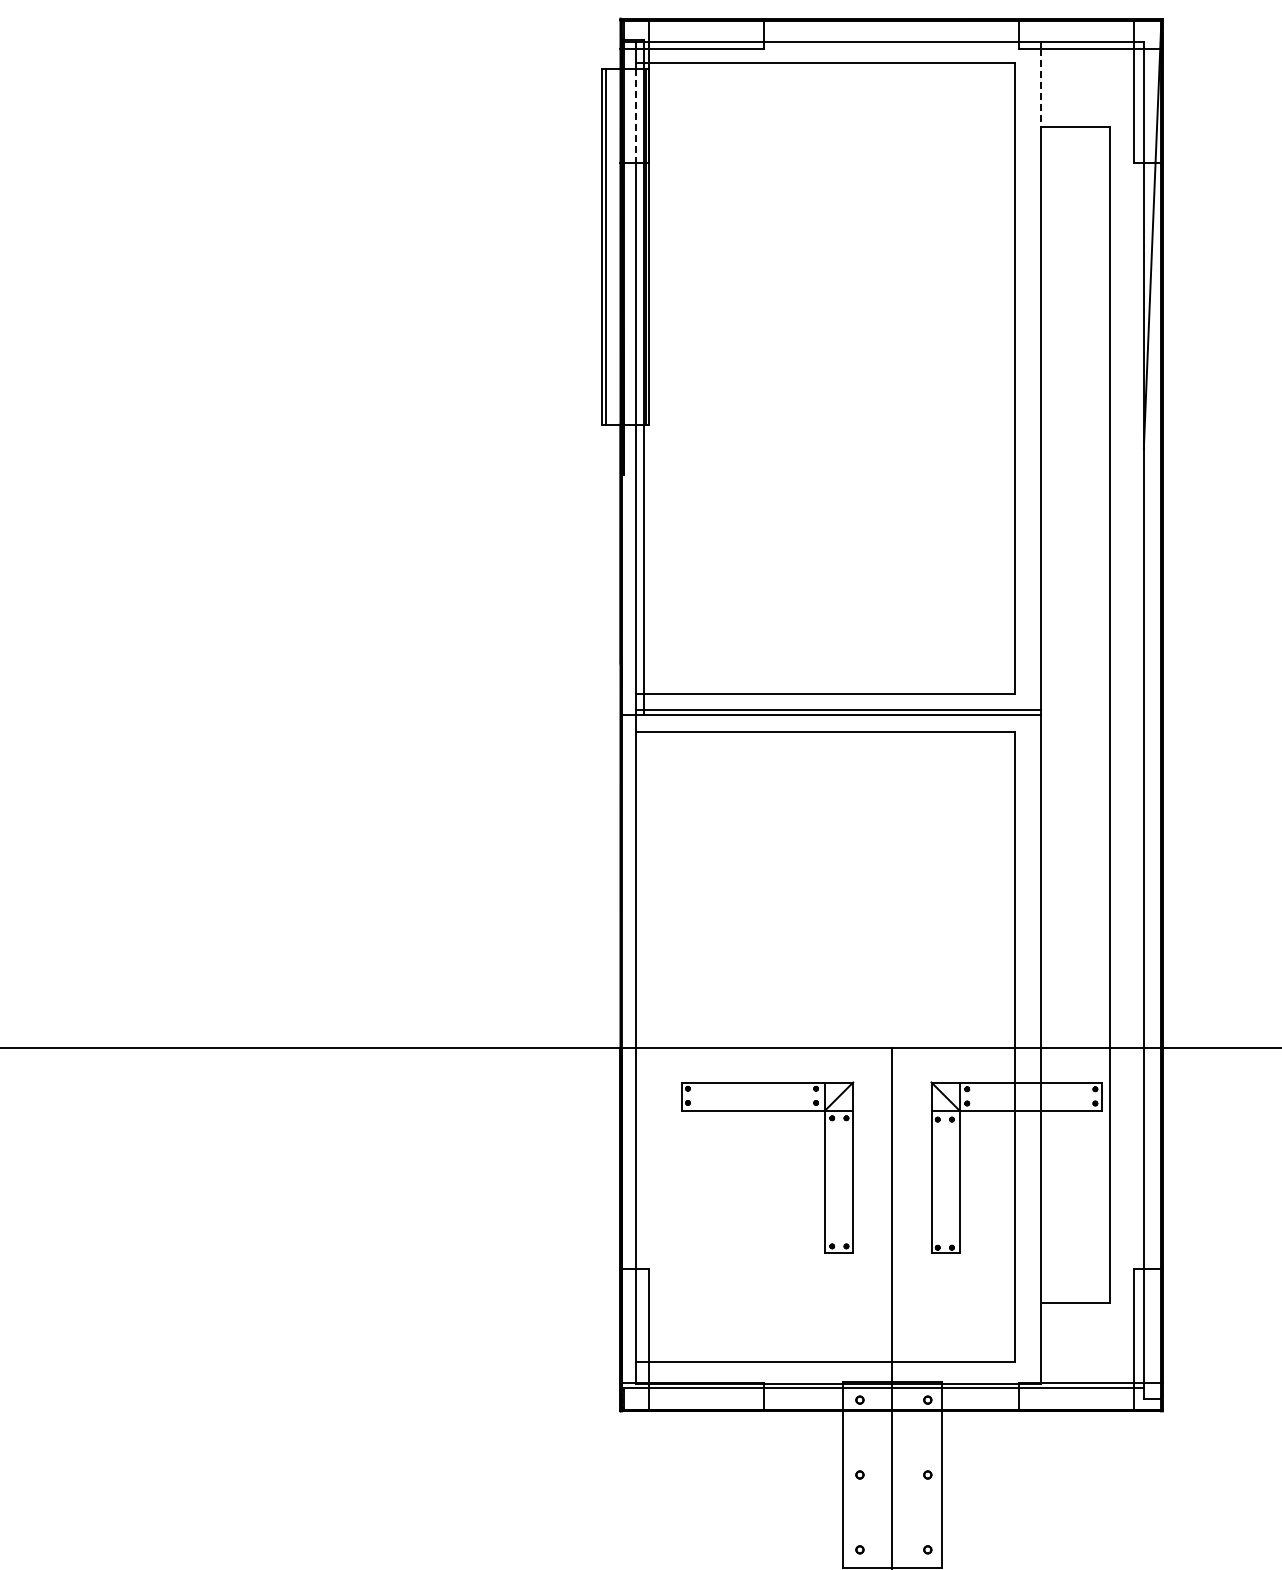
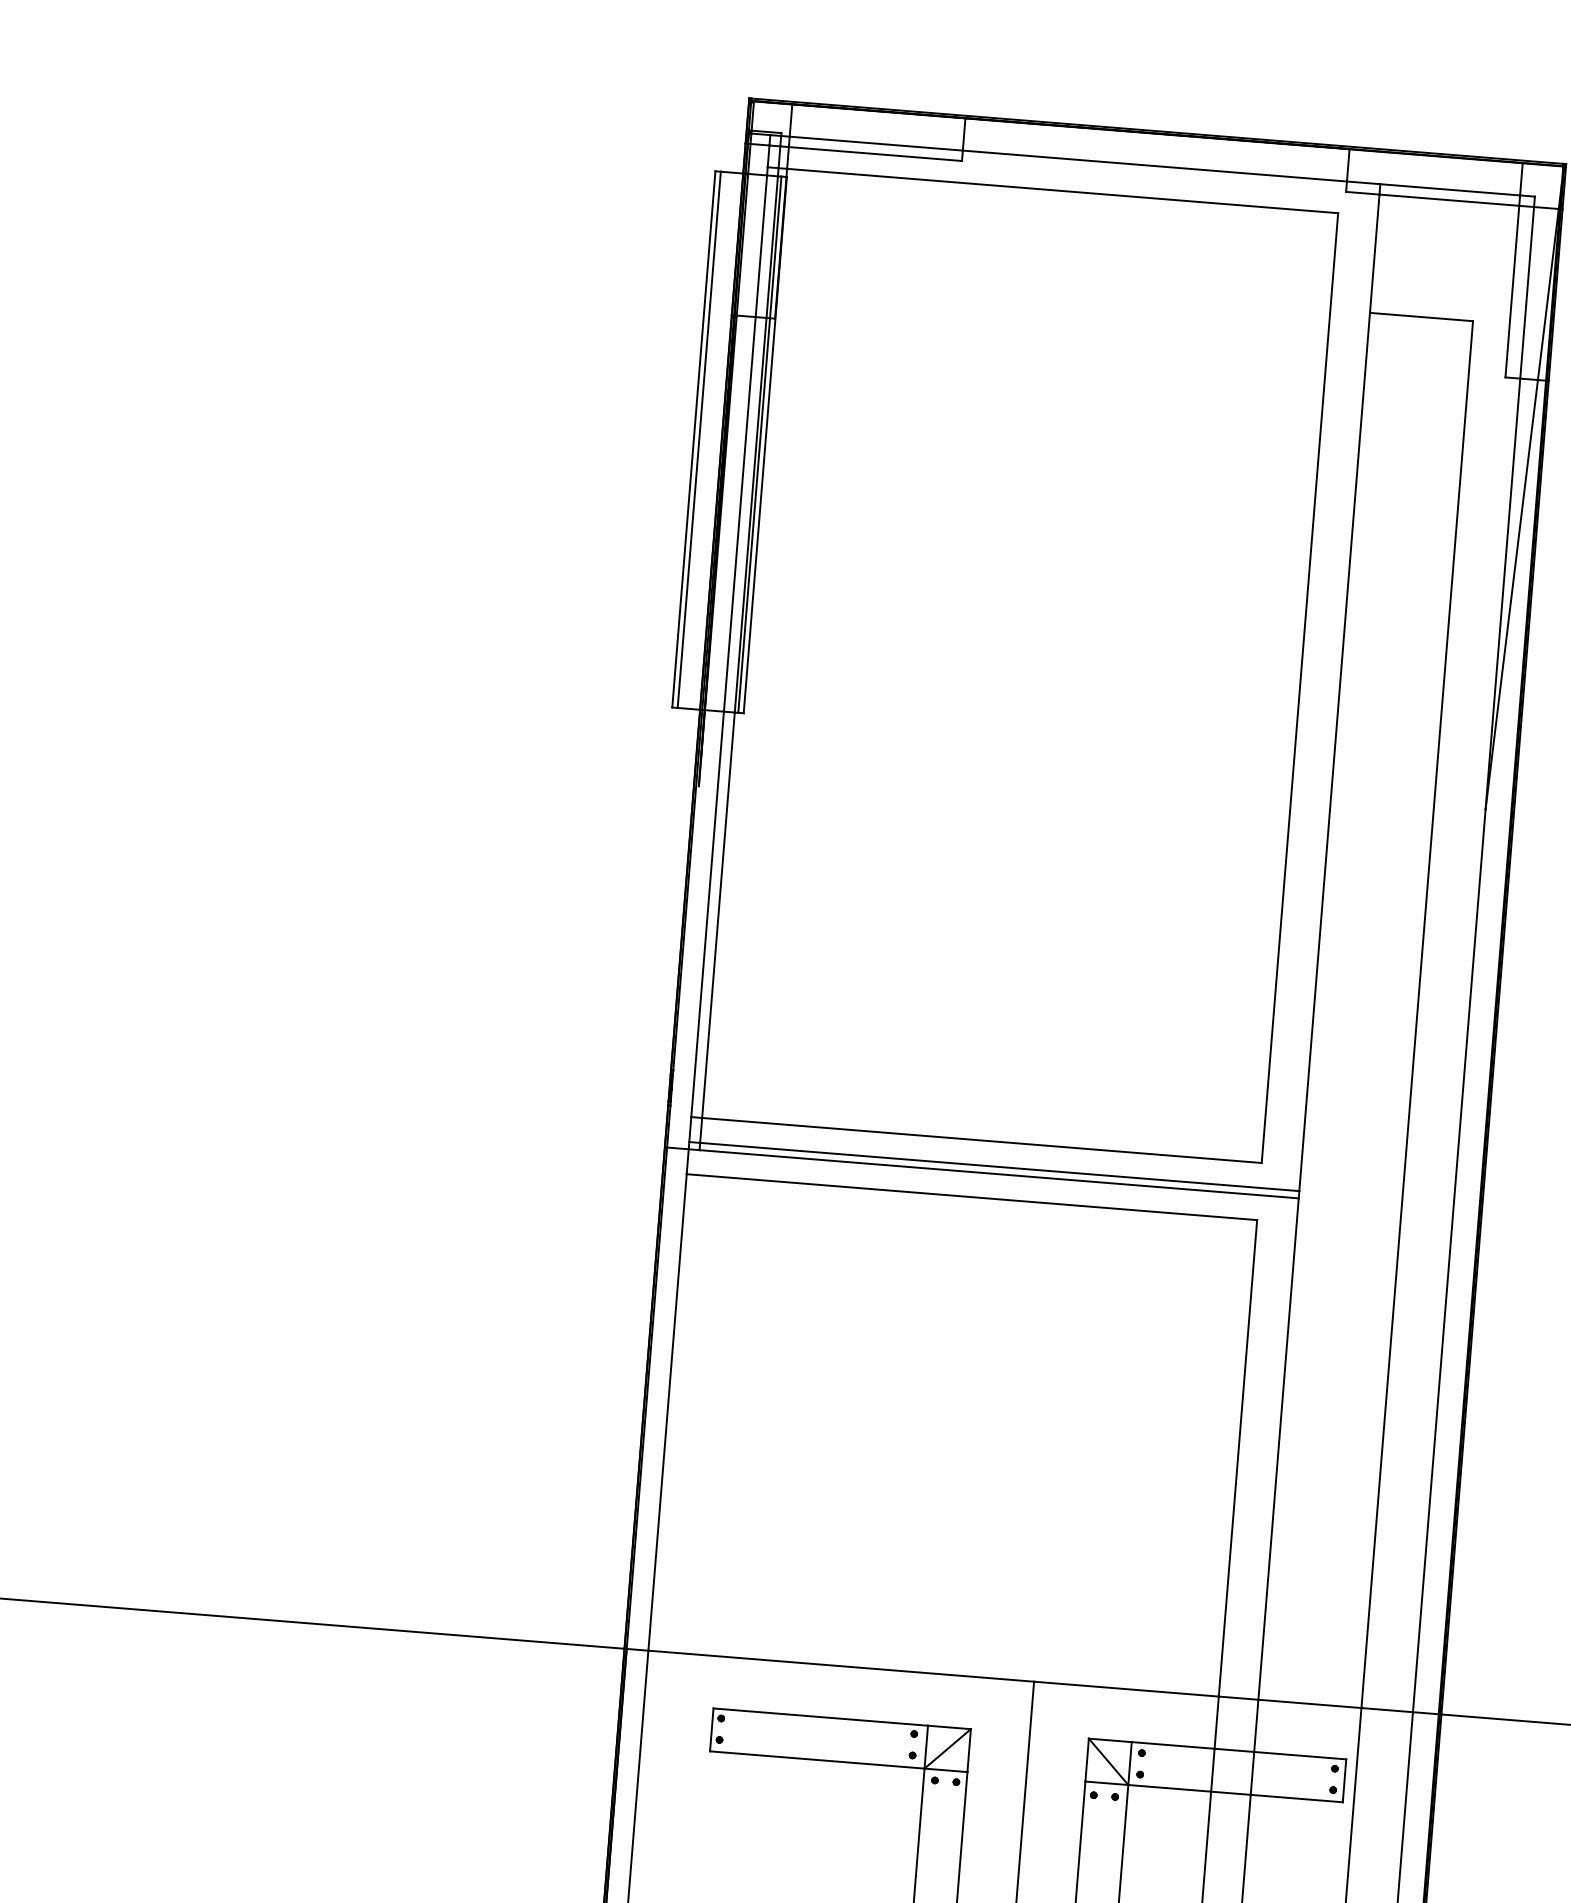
line: (1041, 88) -> (1375, 254), dashed -> solid
line: (636, 116) -> (761, 247), dashed -> solid

